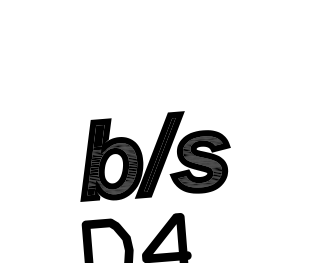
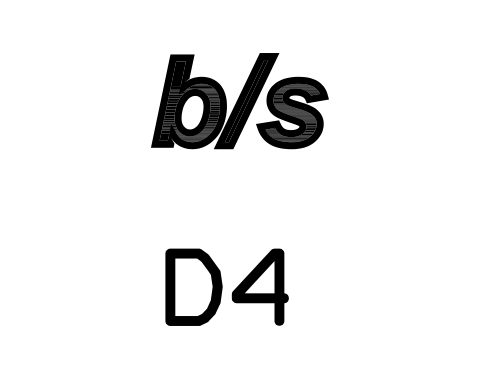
part: (153, 155) -> (239, 101), moved

